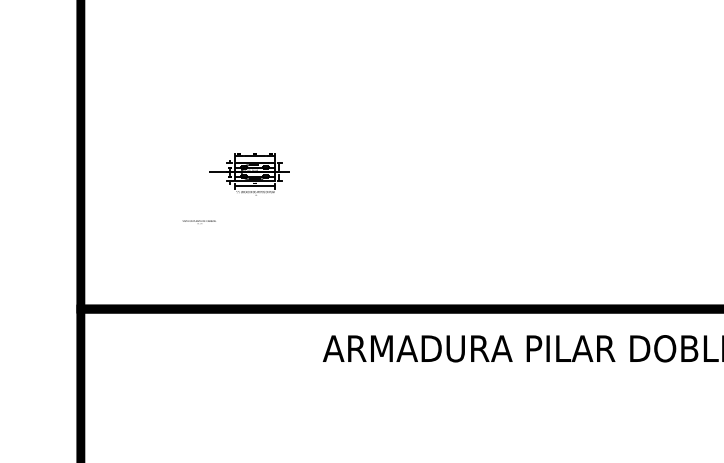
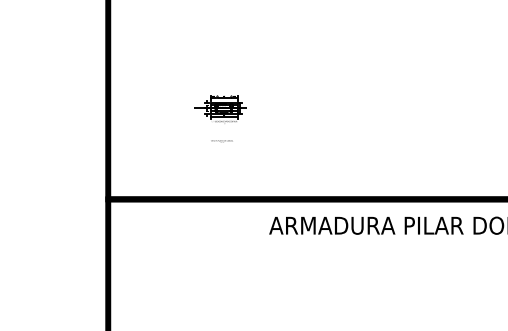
text: (198, 222) -> (221, 141), moved

